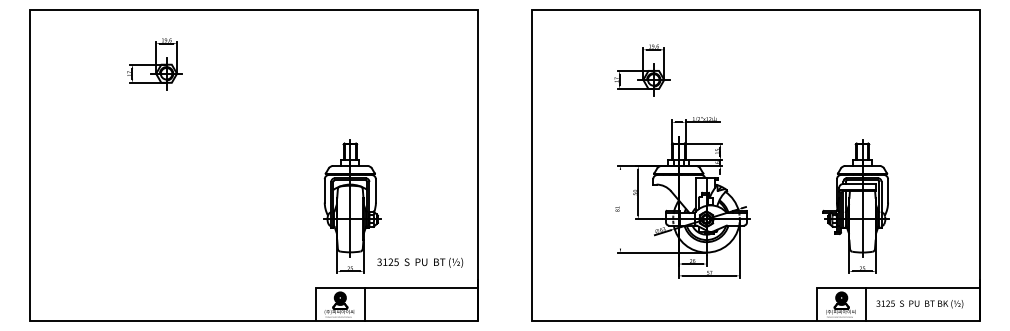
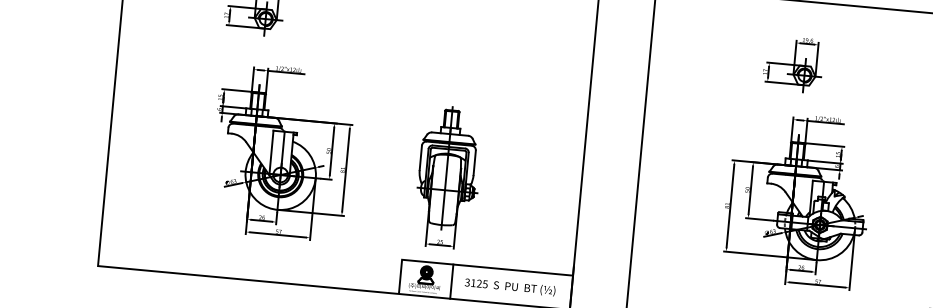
part: (642, 70) -> (793, 64), moved
part: (193, 197) -> (281, 152), added
line: (620, 208) -> (730, 205), added
text: (420, 262) -> (510, 286), moved

